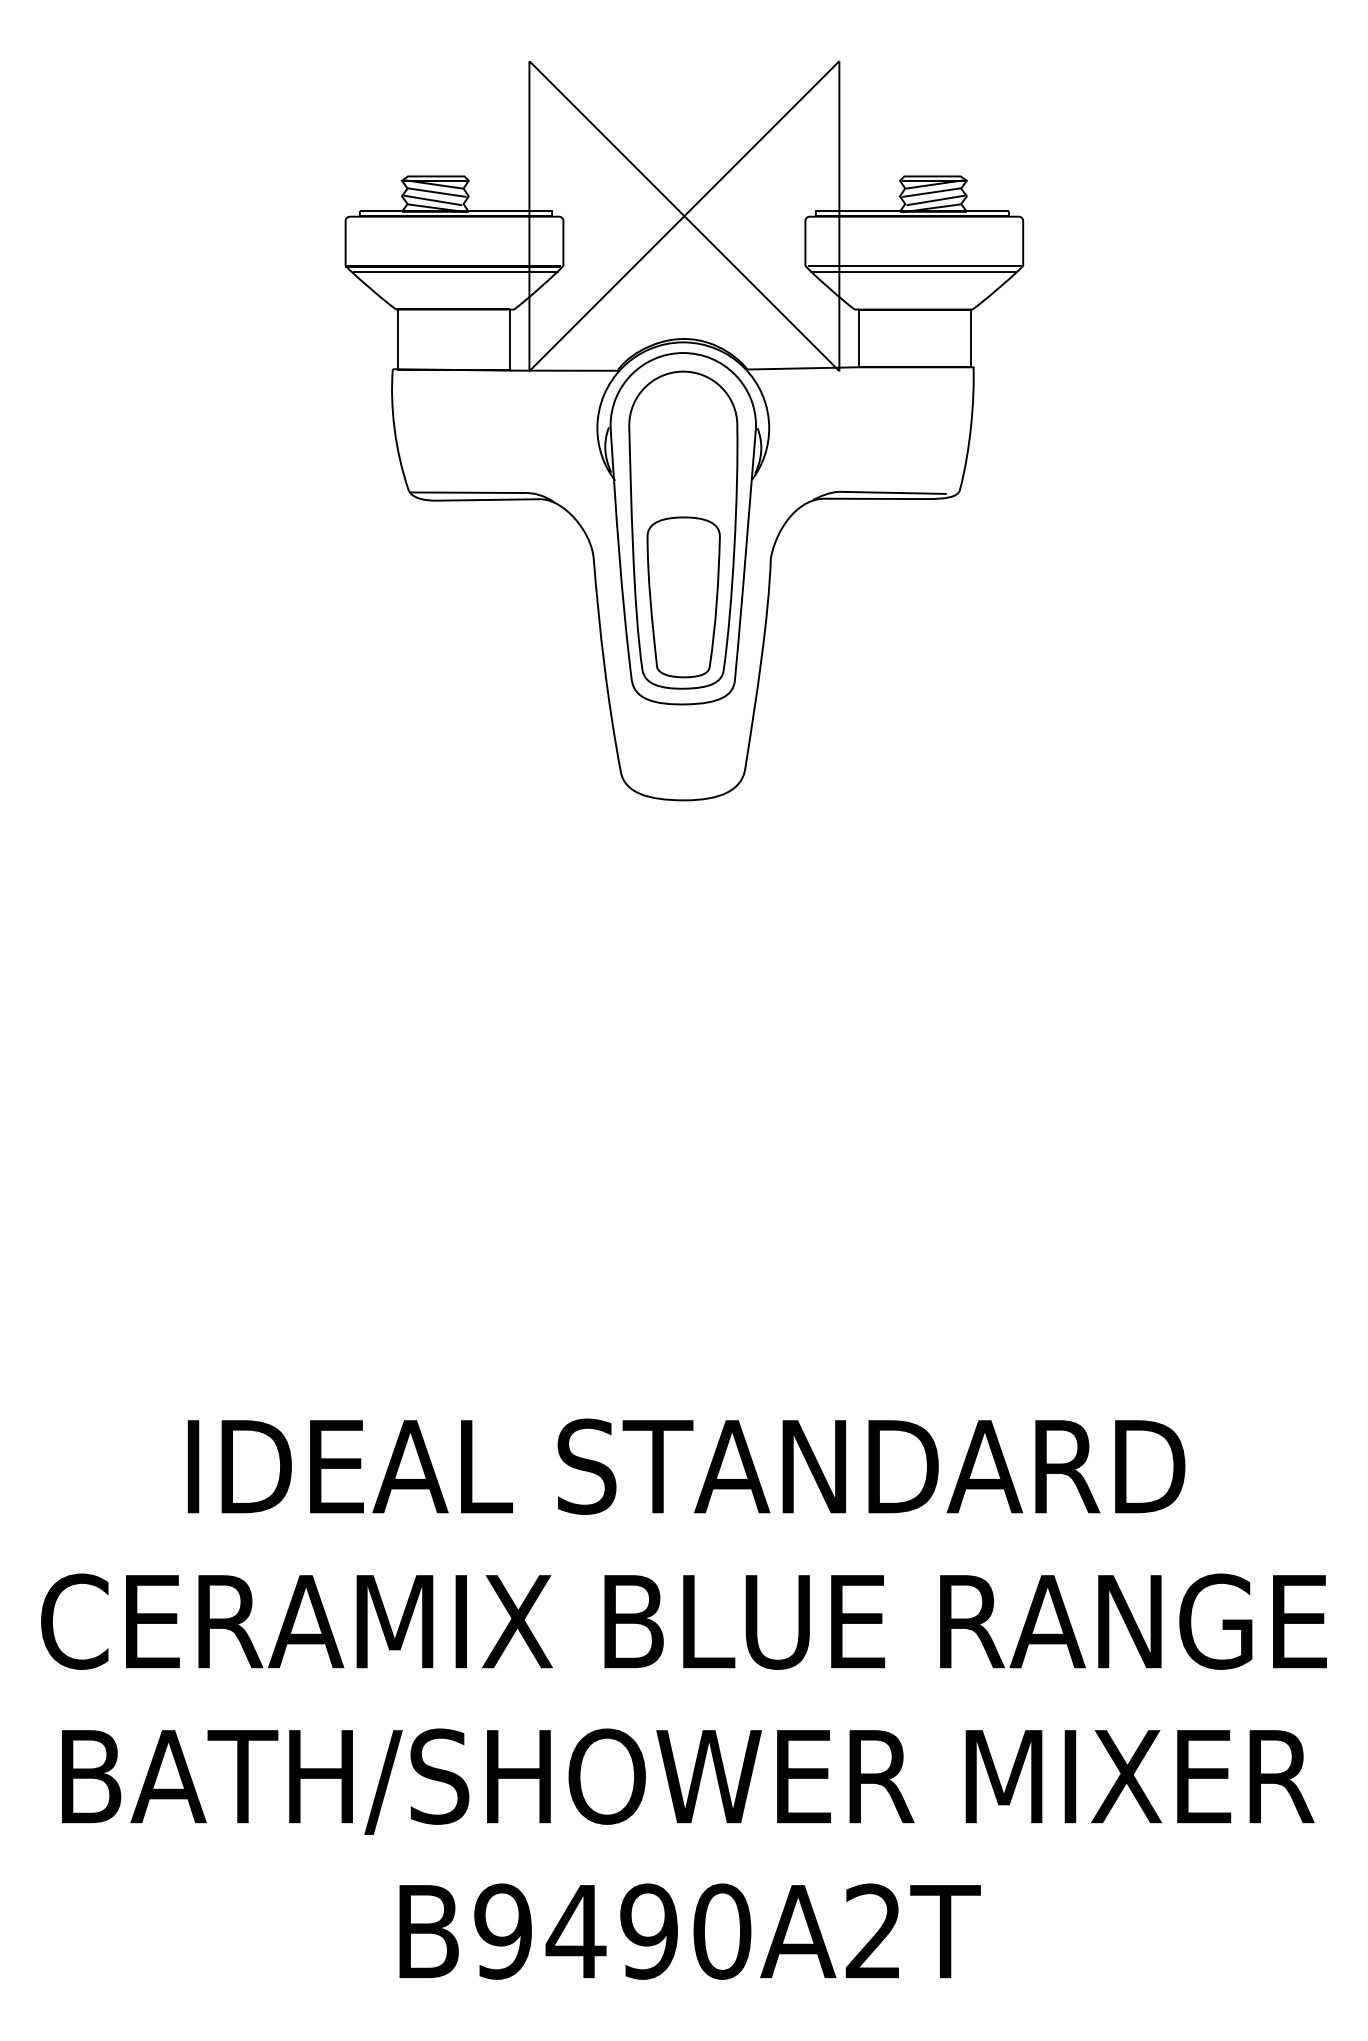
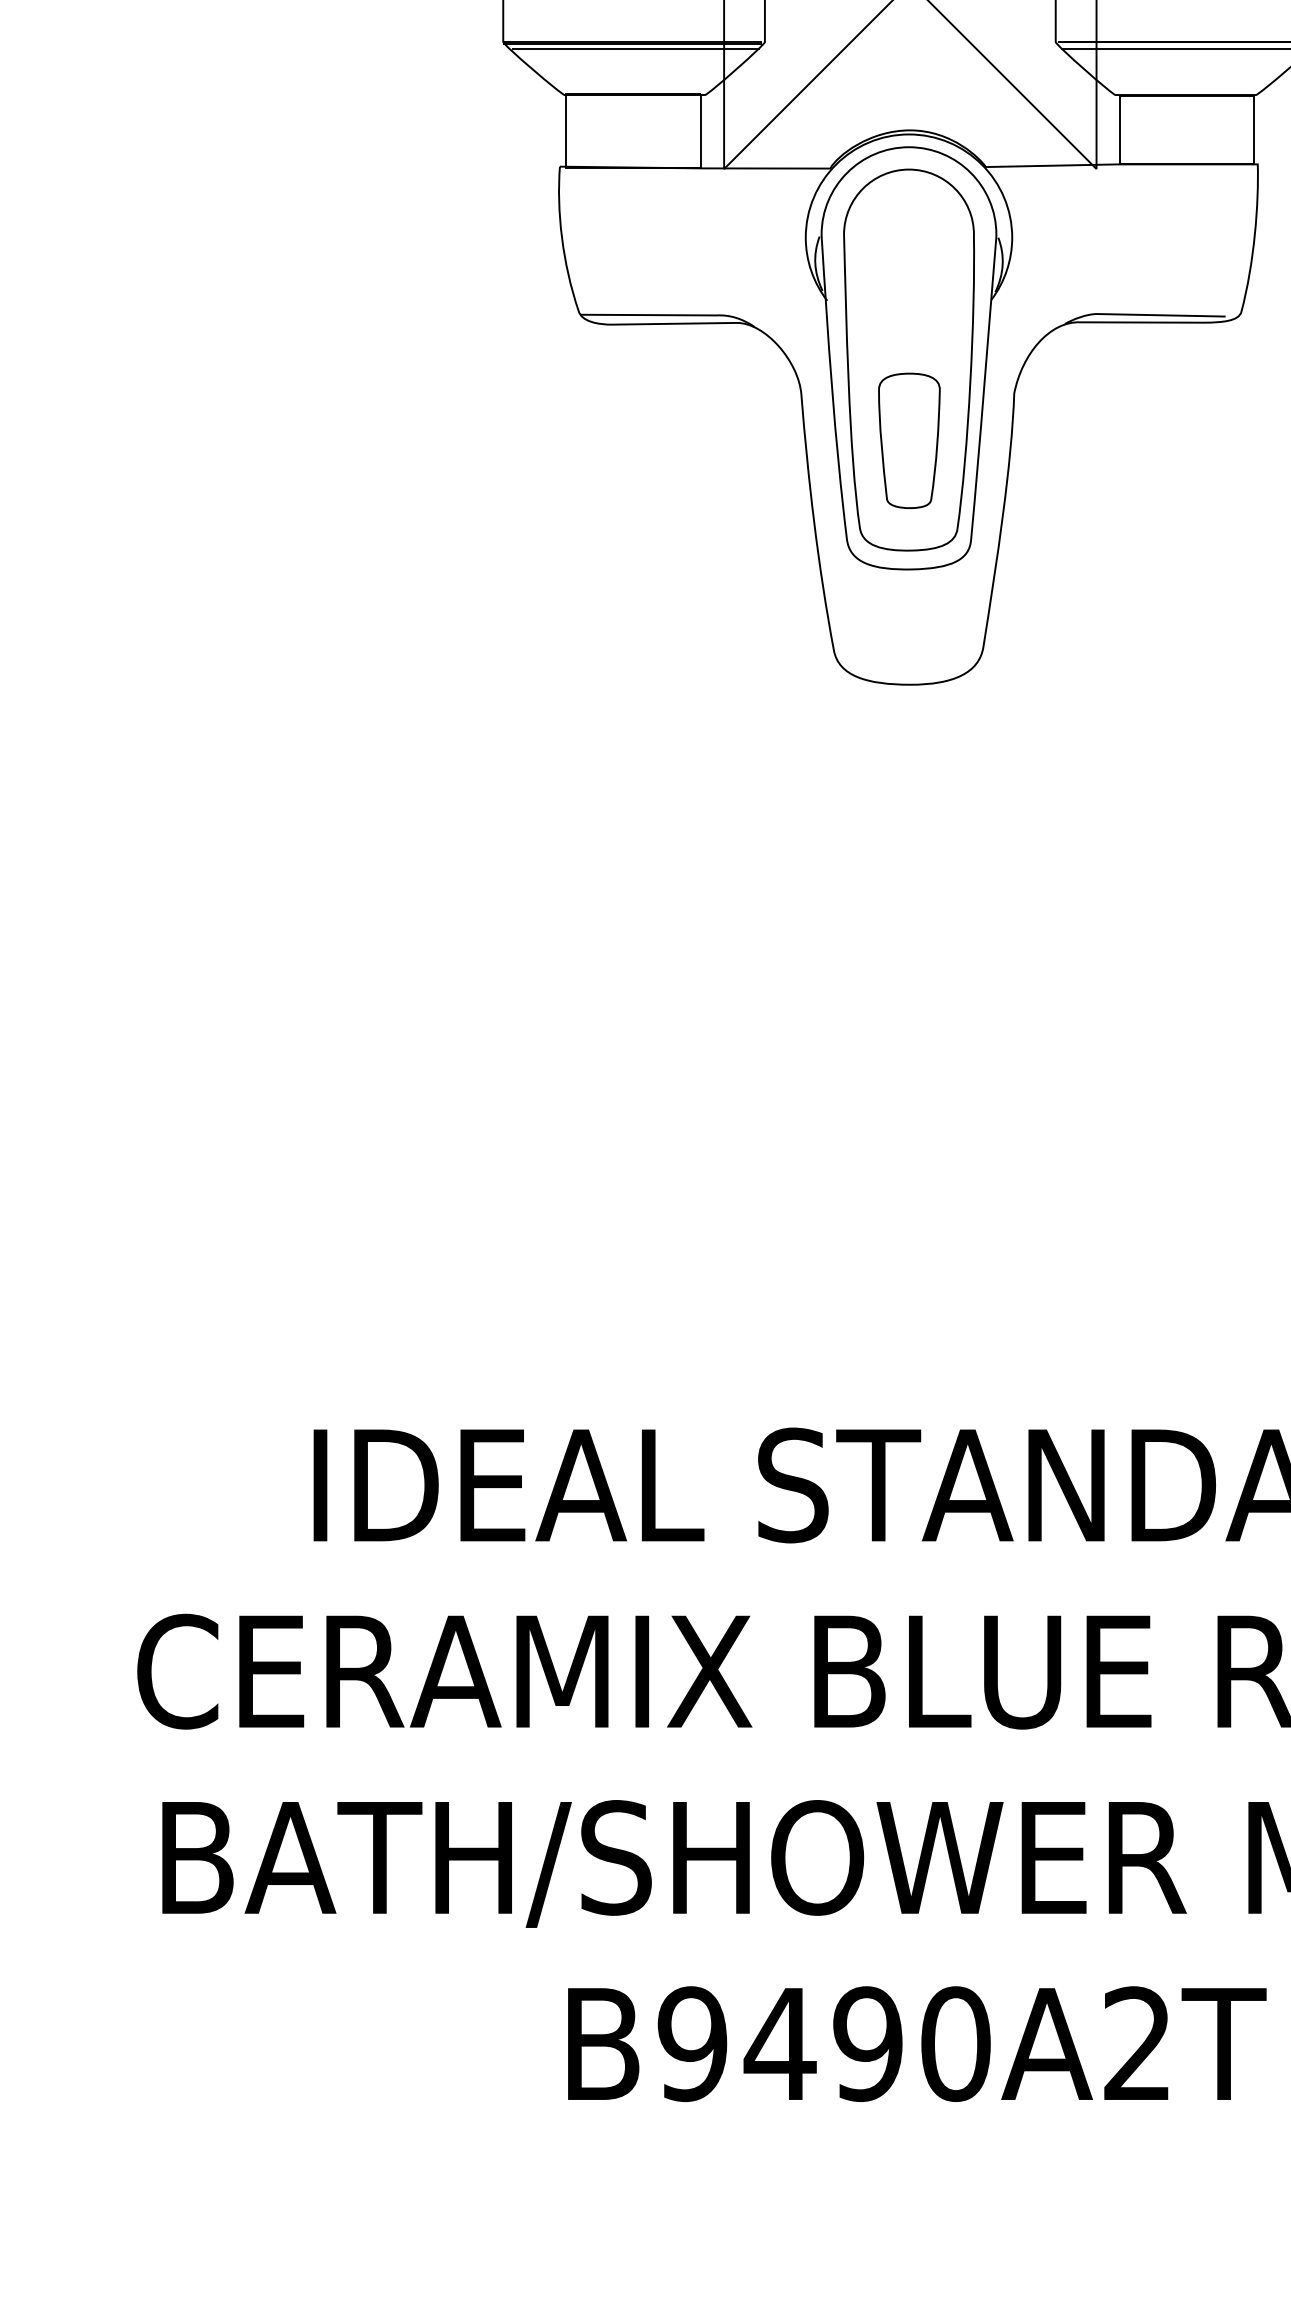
part: (683, 597) -> (909, 440), size x0.7

